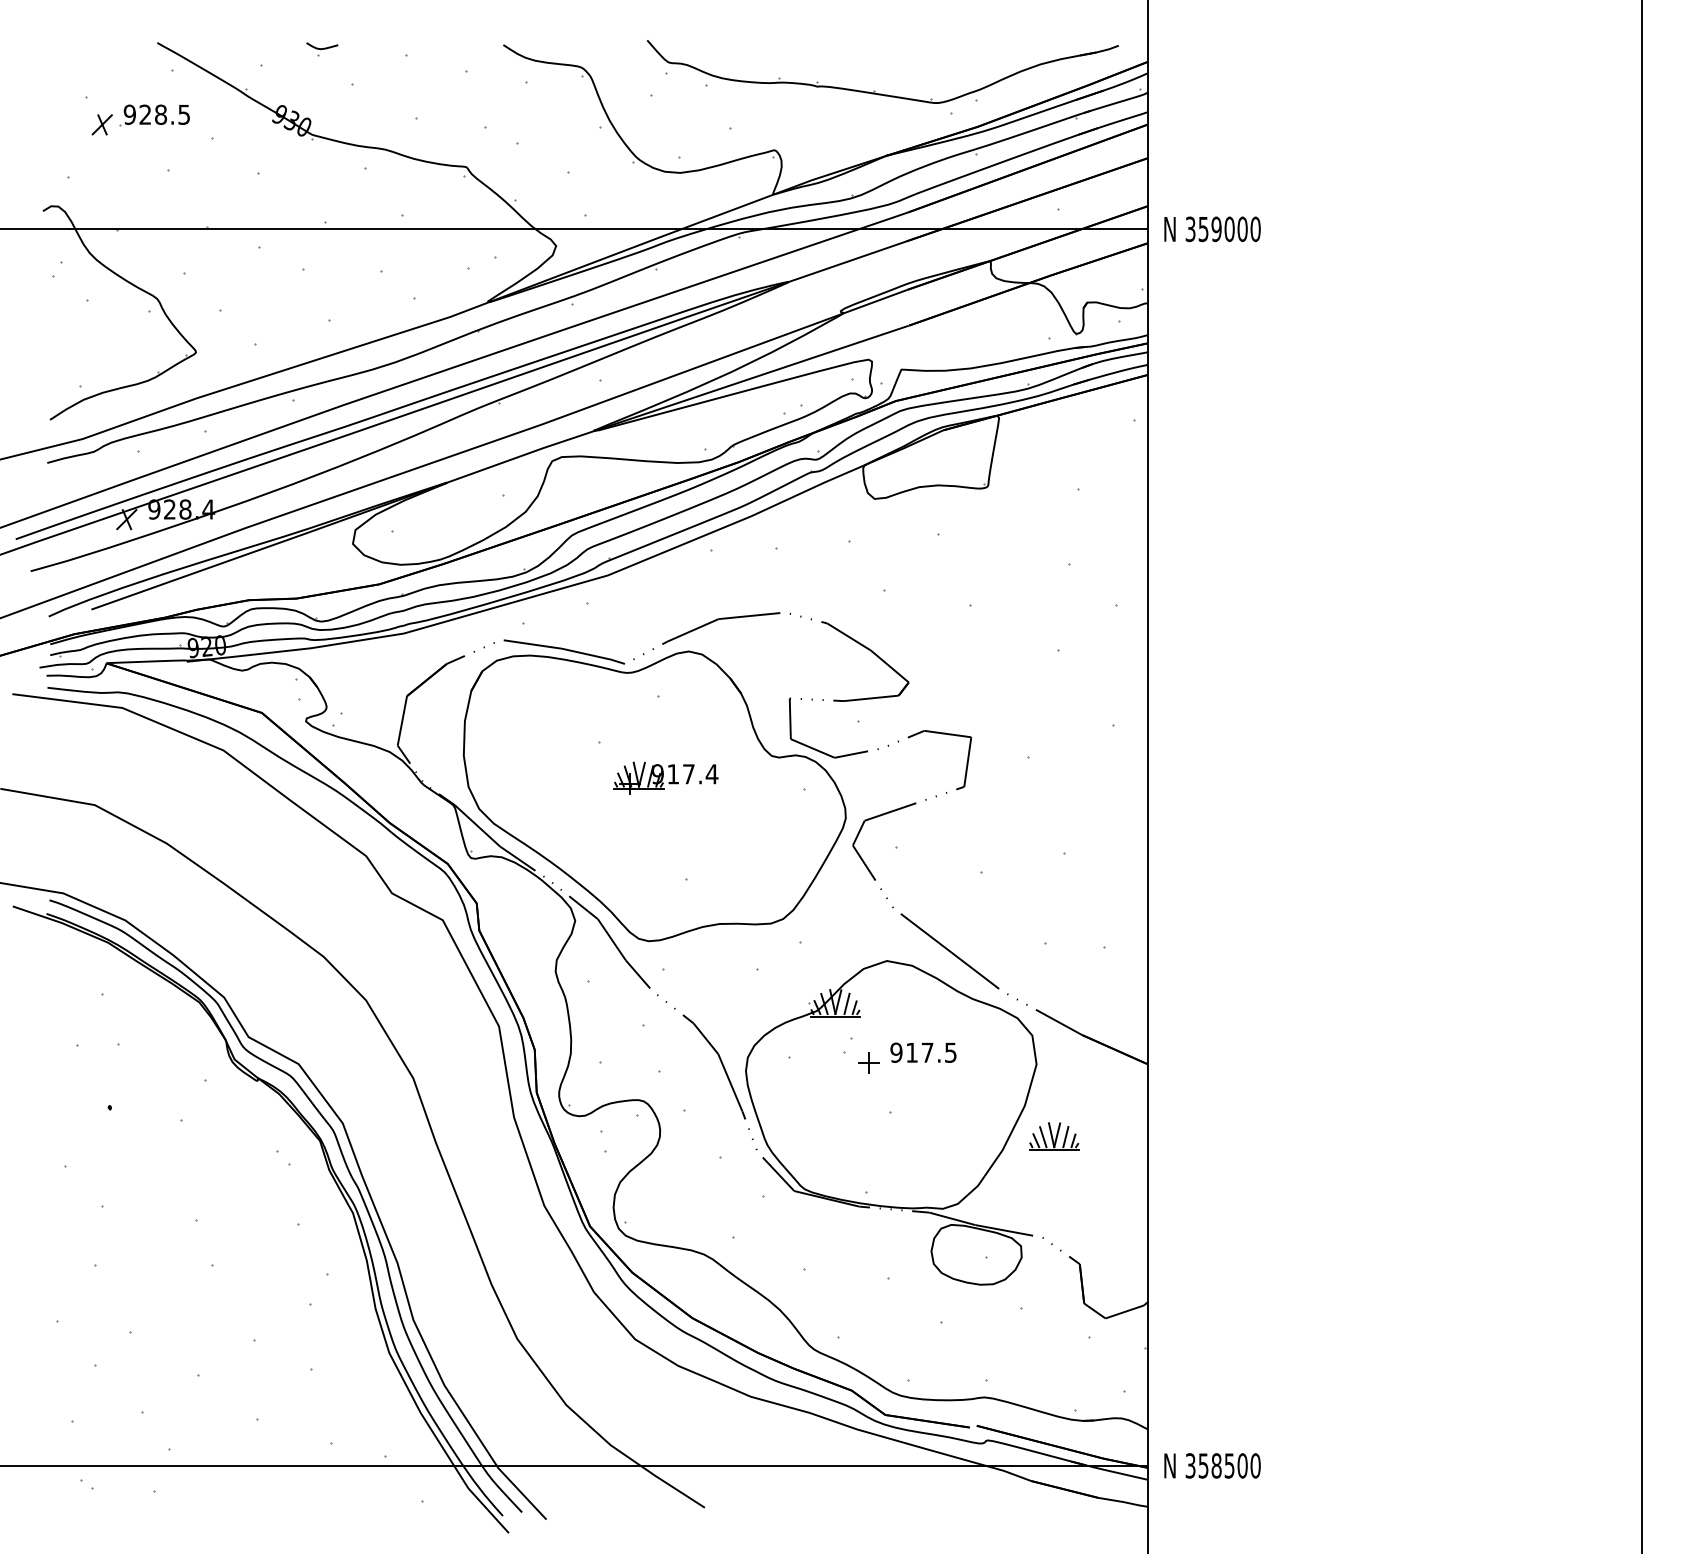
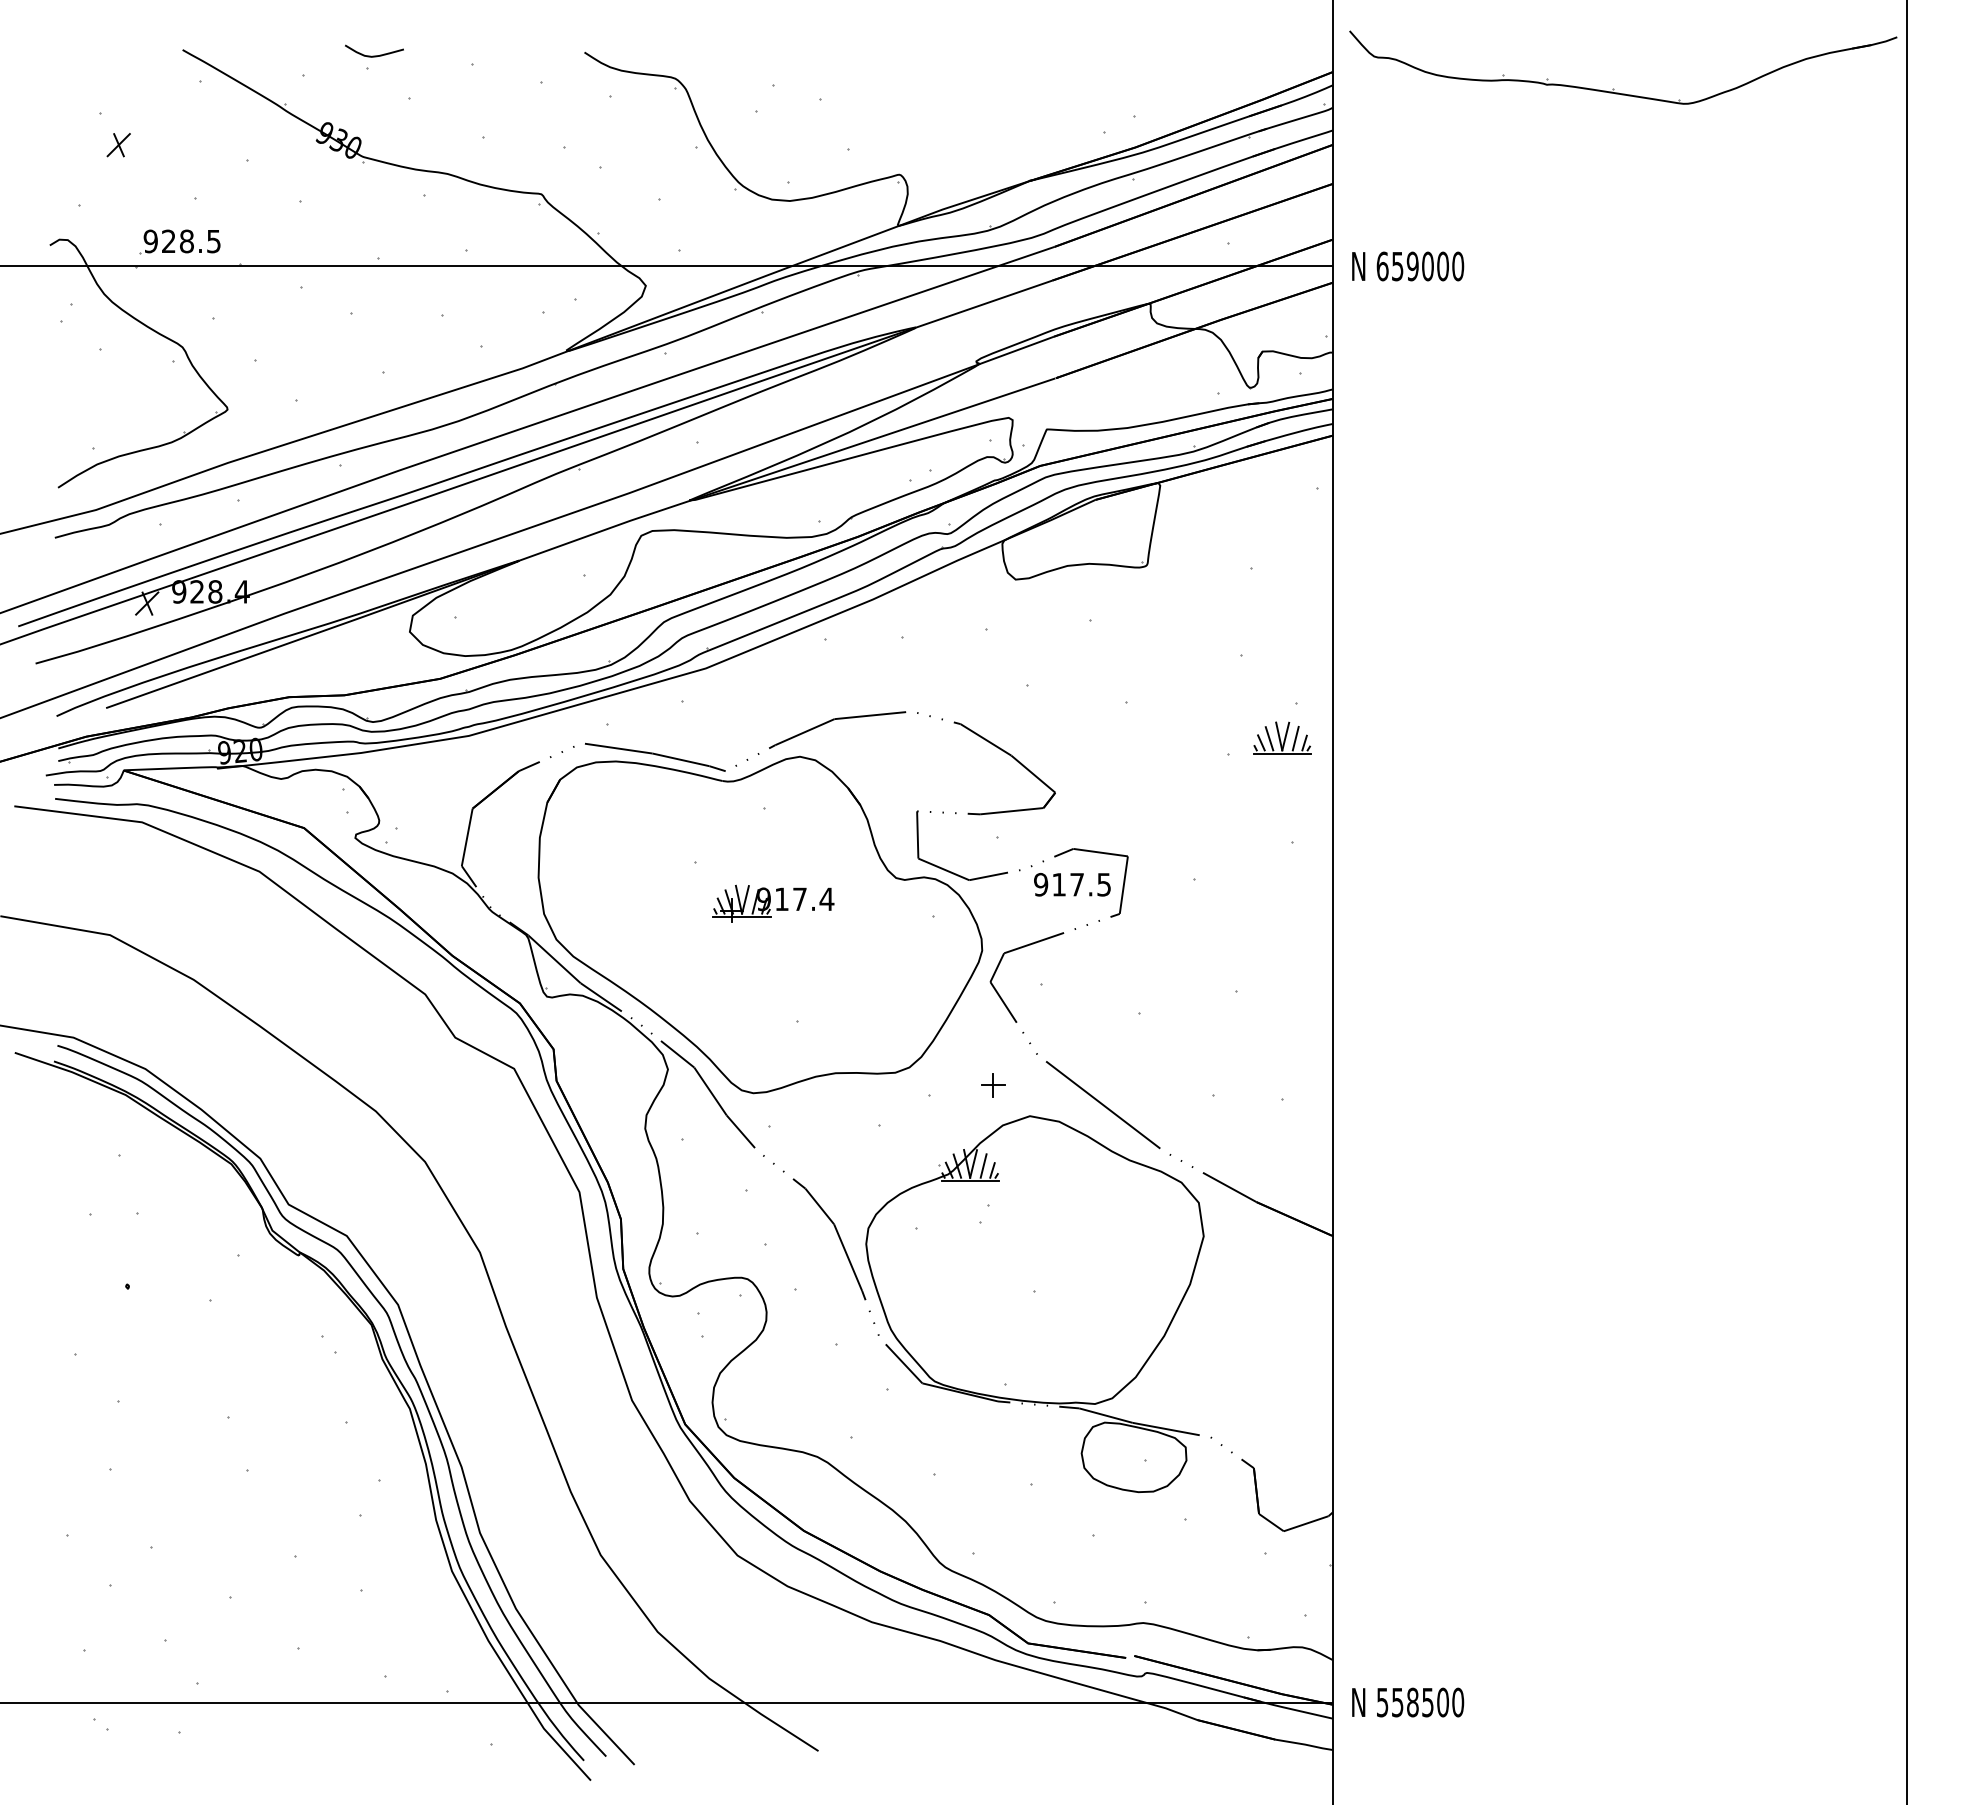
part: (321, 49) -> (373, 57), size x1.6
part: (874, 89) -> (1613, 88), moved
part: (154, 114) -> (179, 241), moved
text: (1190, 229) -> (1382, 266), 359000 -> 659000
text: (923, 1052) -> (1072, 884), moved
part: (869, 1062) -> (993, 1085), moved
part: (1054, 1136) -> (1282, 737), moved
text: (1190, 1465) -> (1382, 1701), 358500 -> 558500

